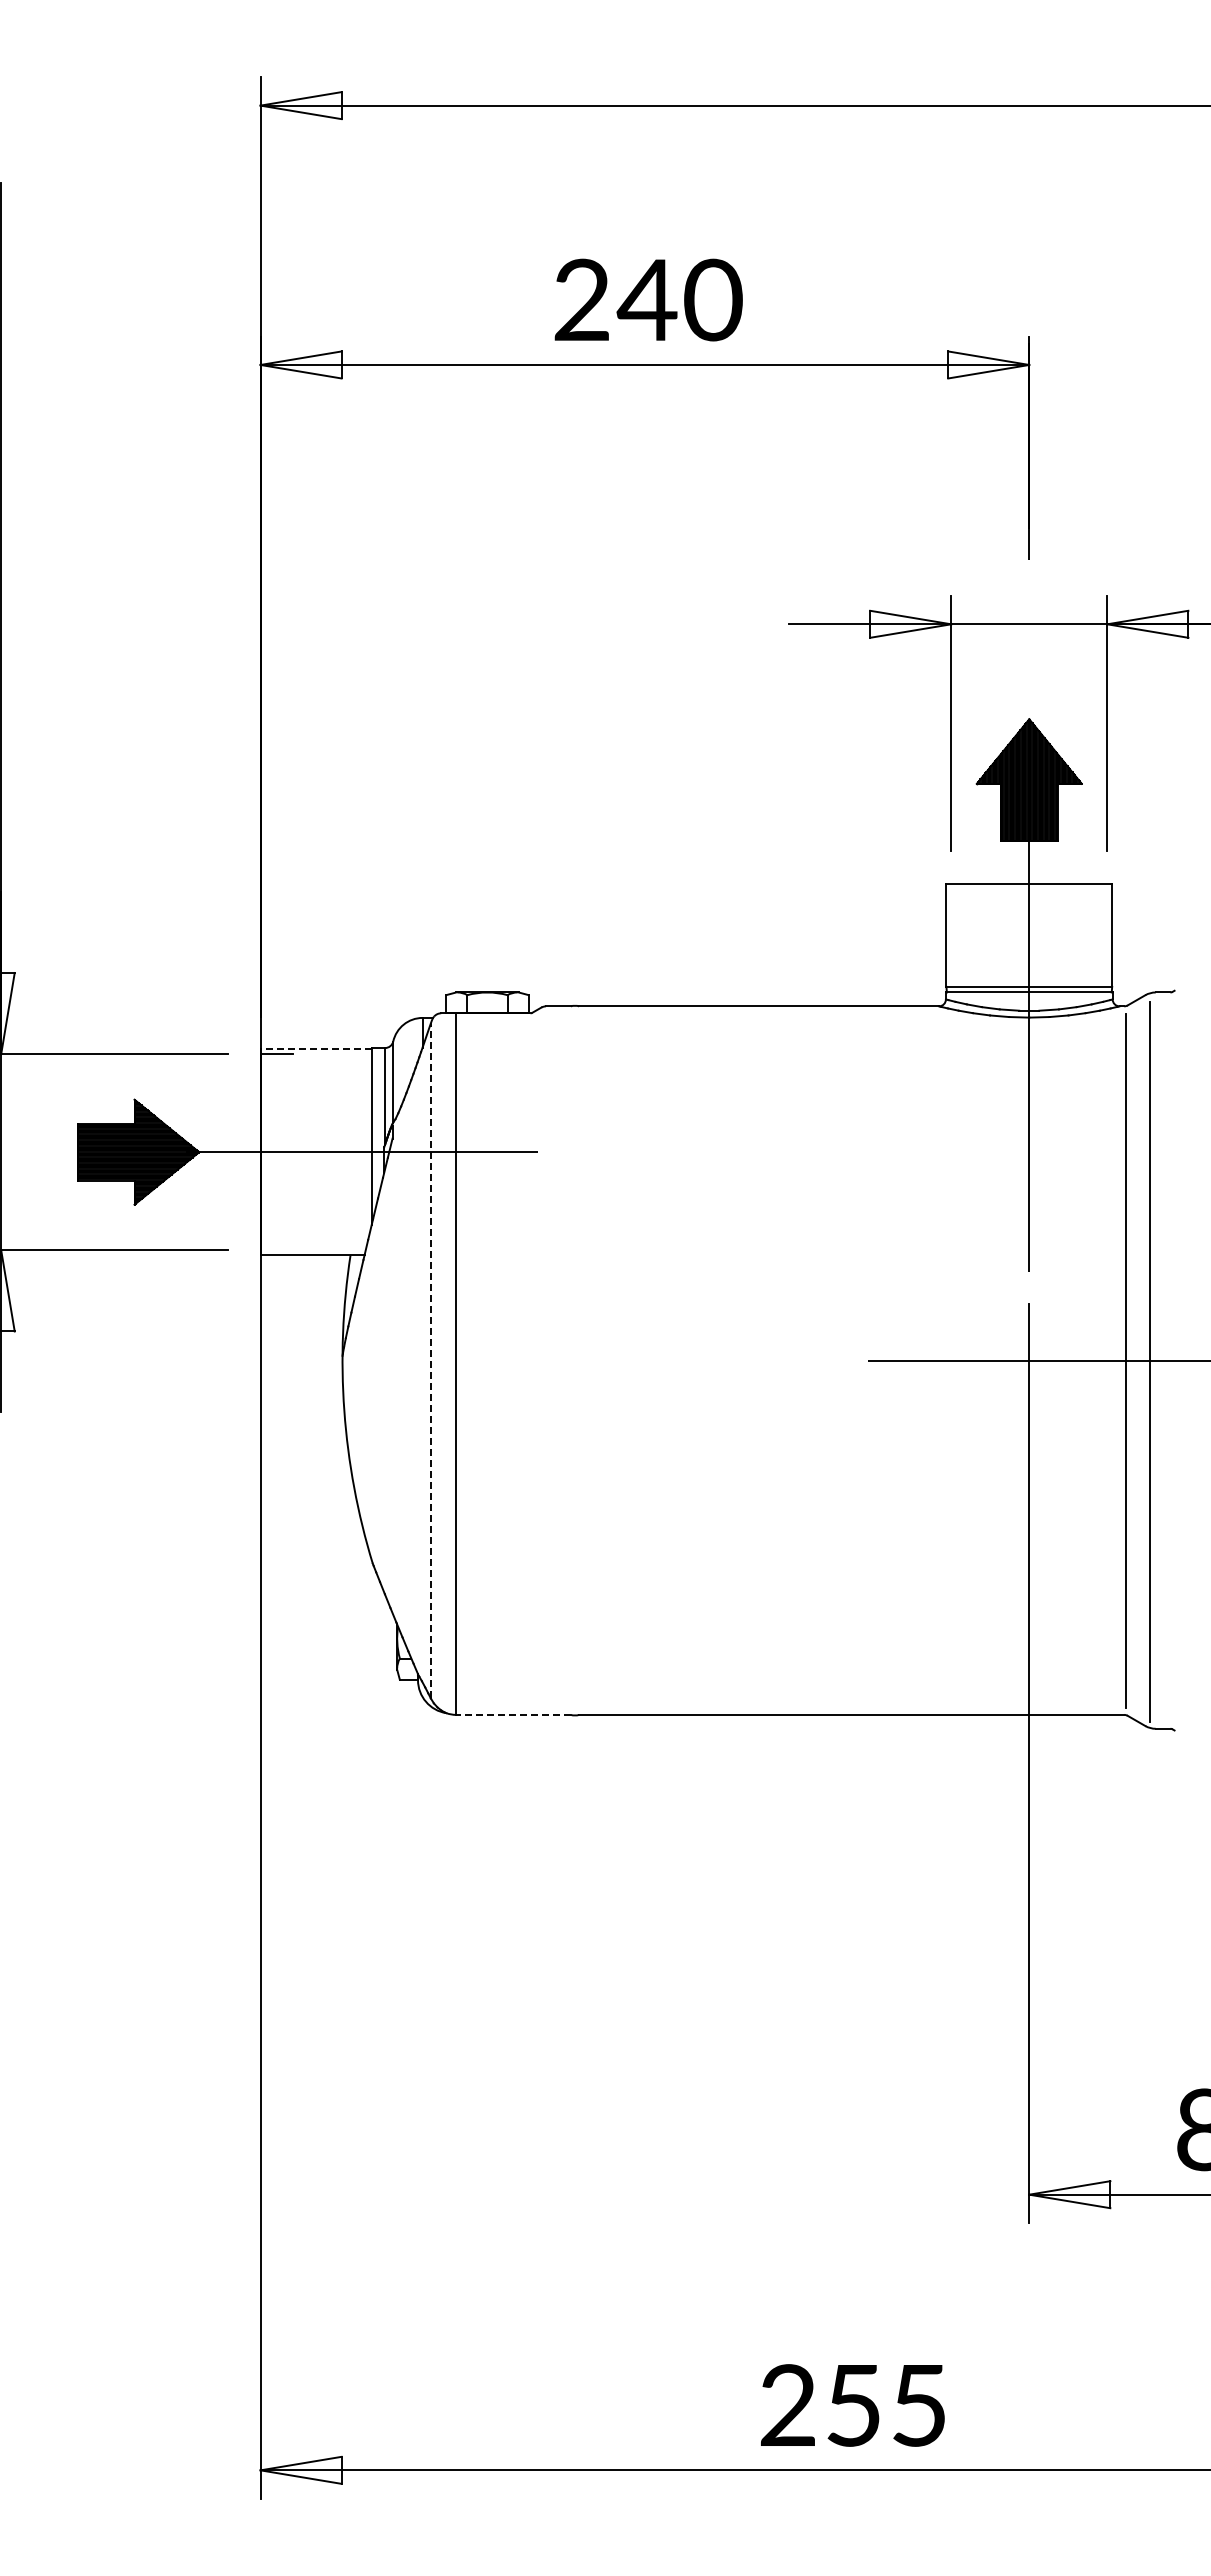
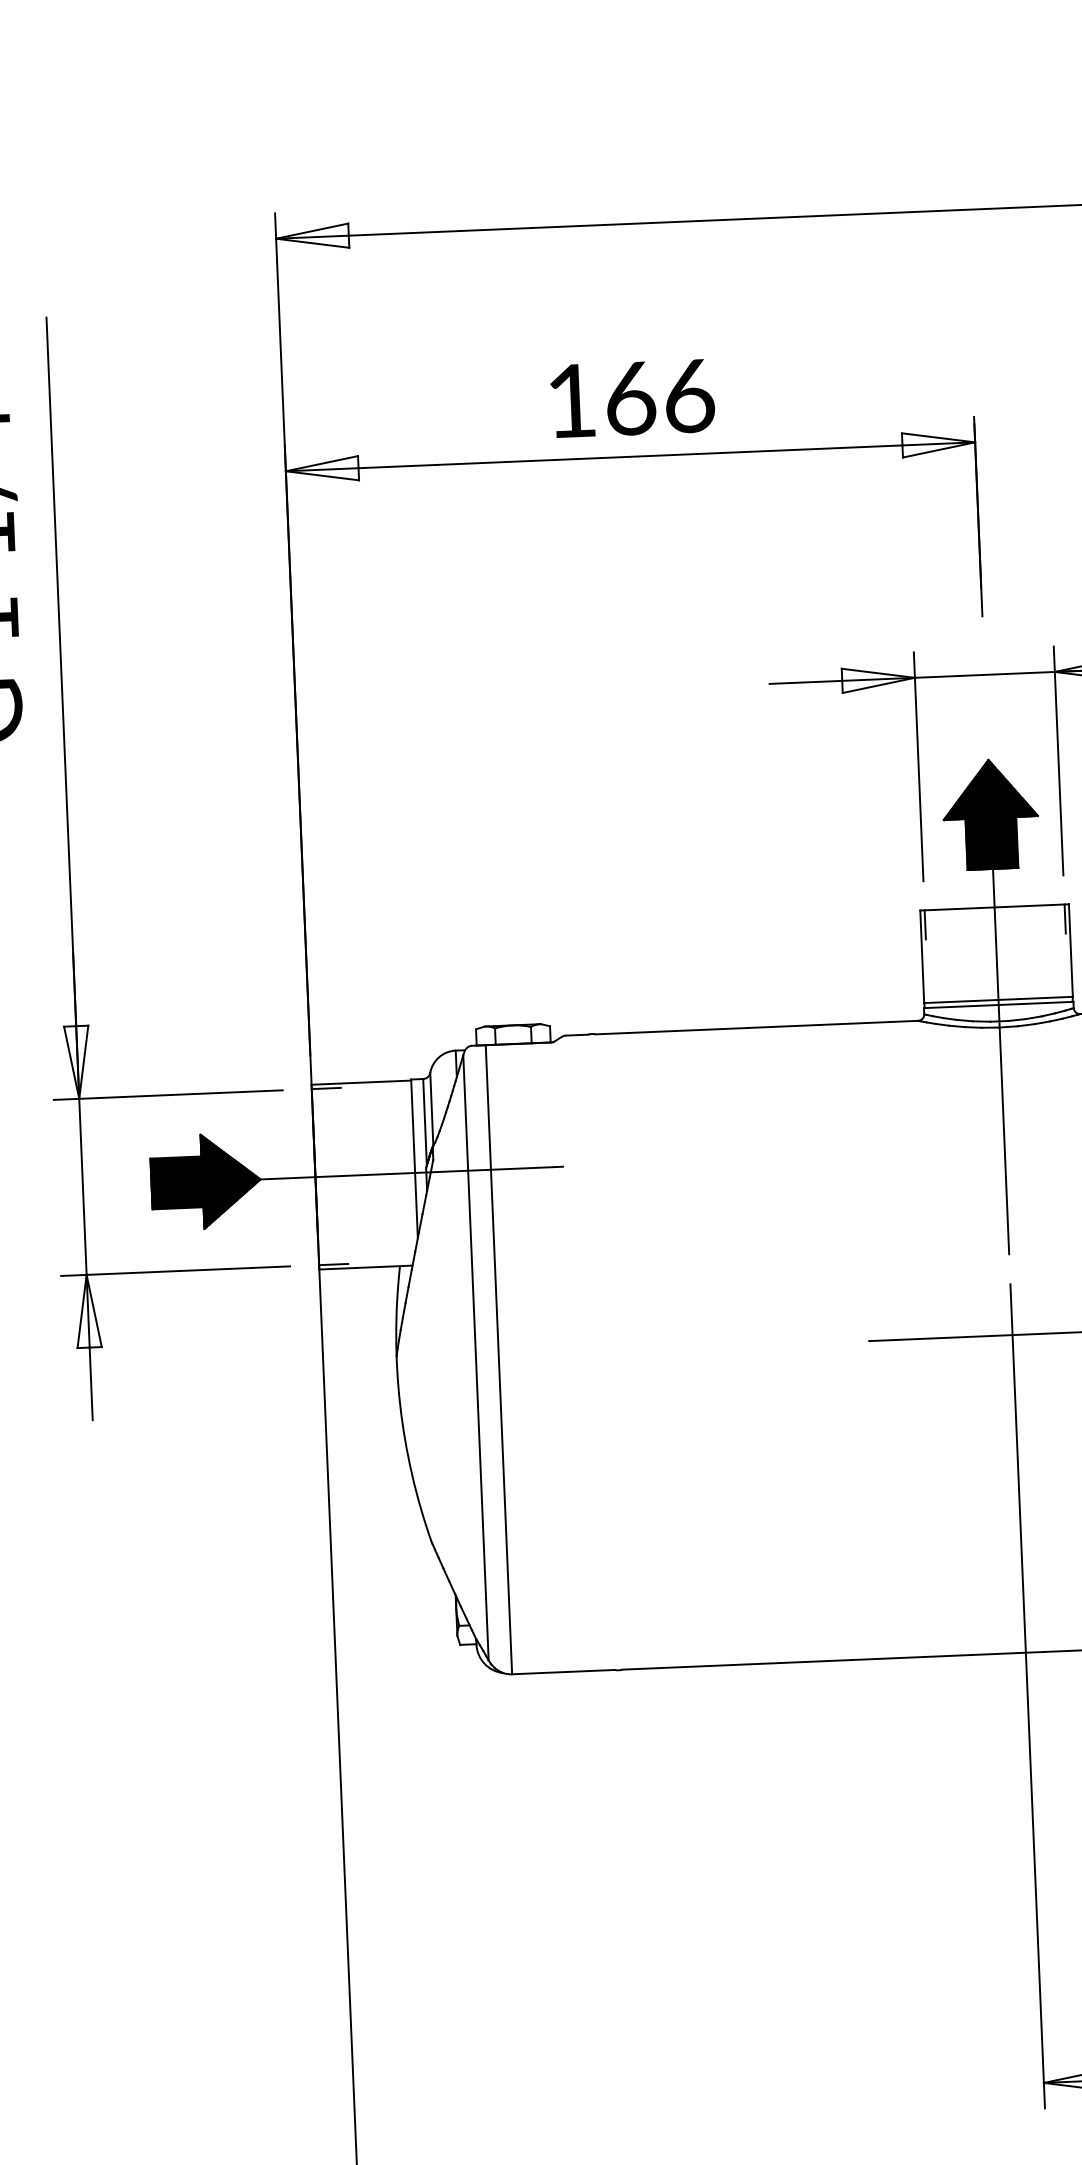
text: (648, 299) -> (631, 397), 240 -> 166
line: (951, 899) -> (925, 924), added
line: (1107, 899) -> (1065, 918), added
line: (316, 1049) -> (361, 1082), dashed -> solid
line: (276, 1250) -> (333, 1264), added
line: (430, 1360) -> (475, 1357), dashed -> solid
line: (513, 1714) -> (563, 1671), dashed -> solid

